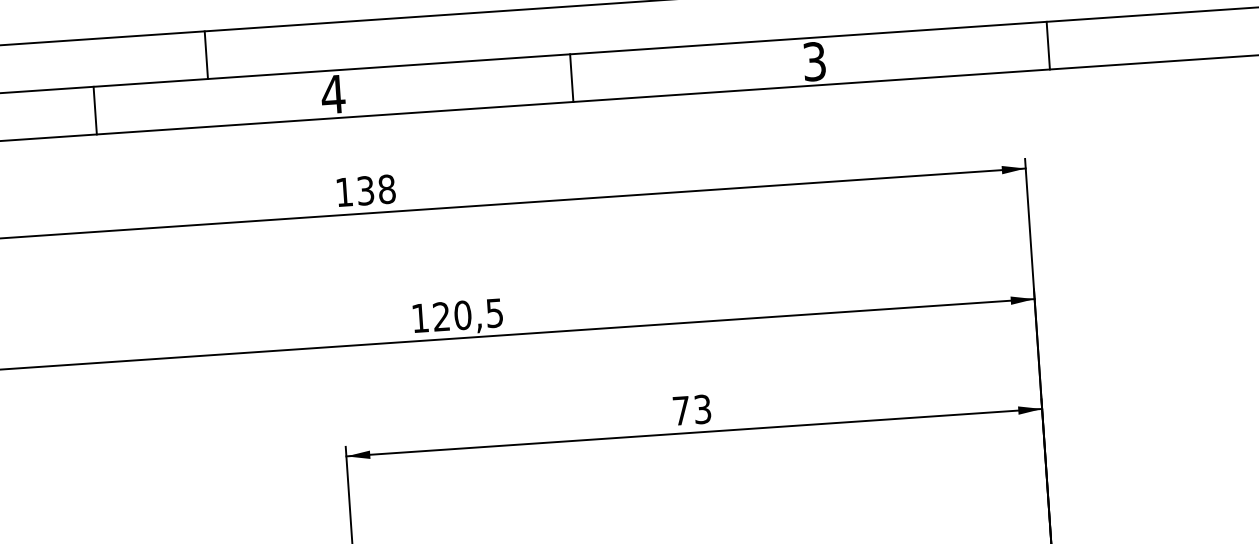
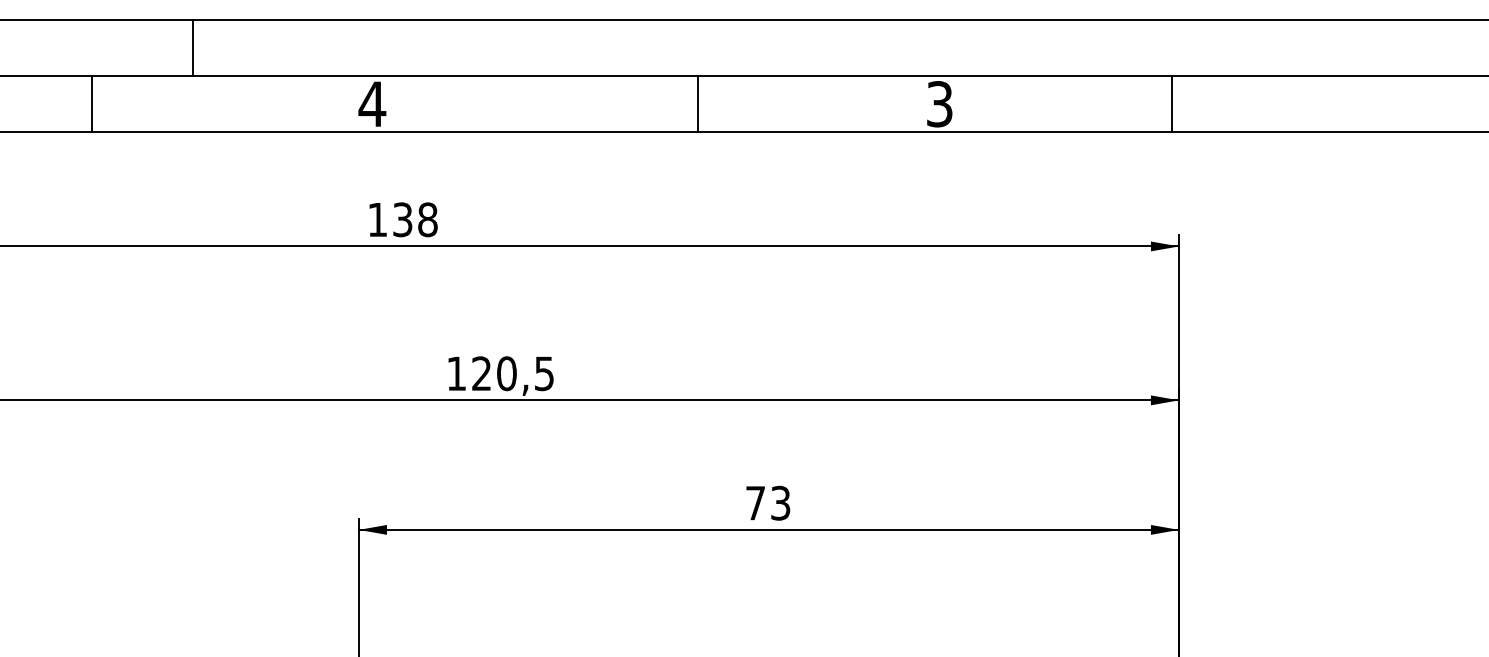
line: (1048, 45) -> (1172, 104), moved
line: (206, 54) -> (192, 47), moved
line: (571, 78) -> (697, 104), moved

